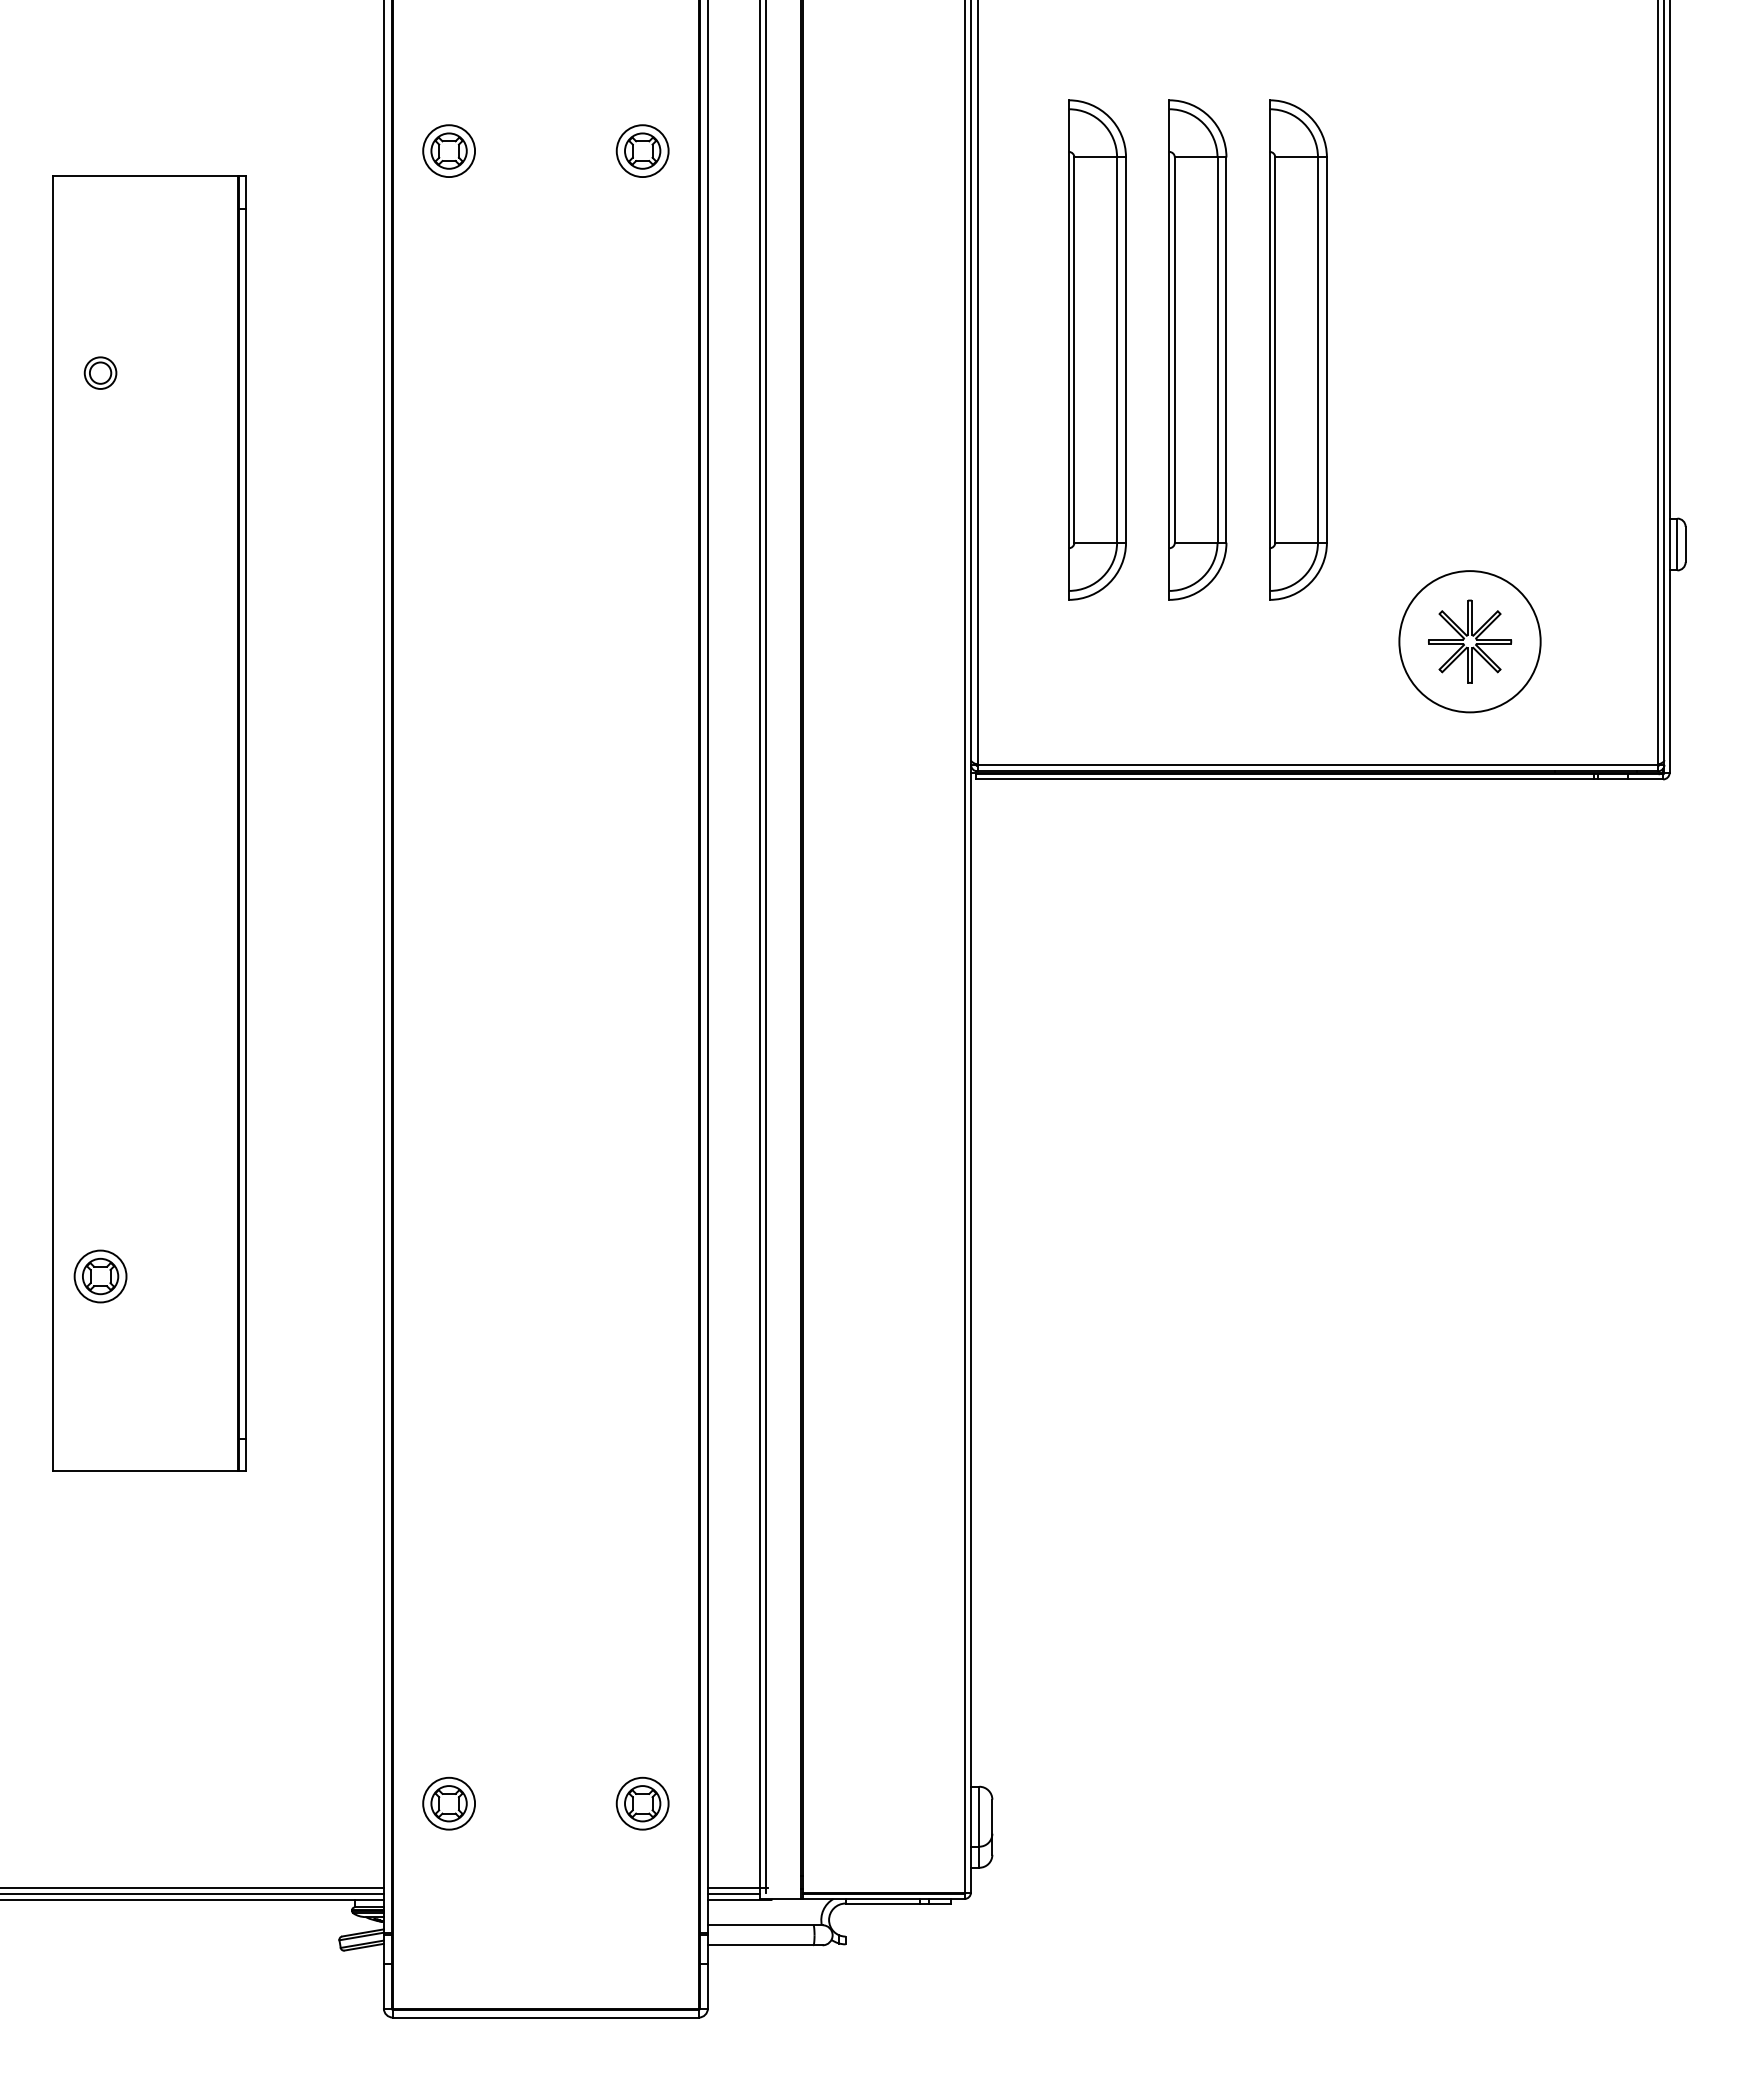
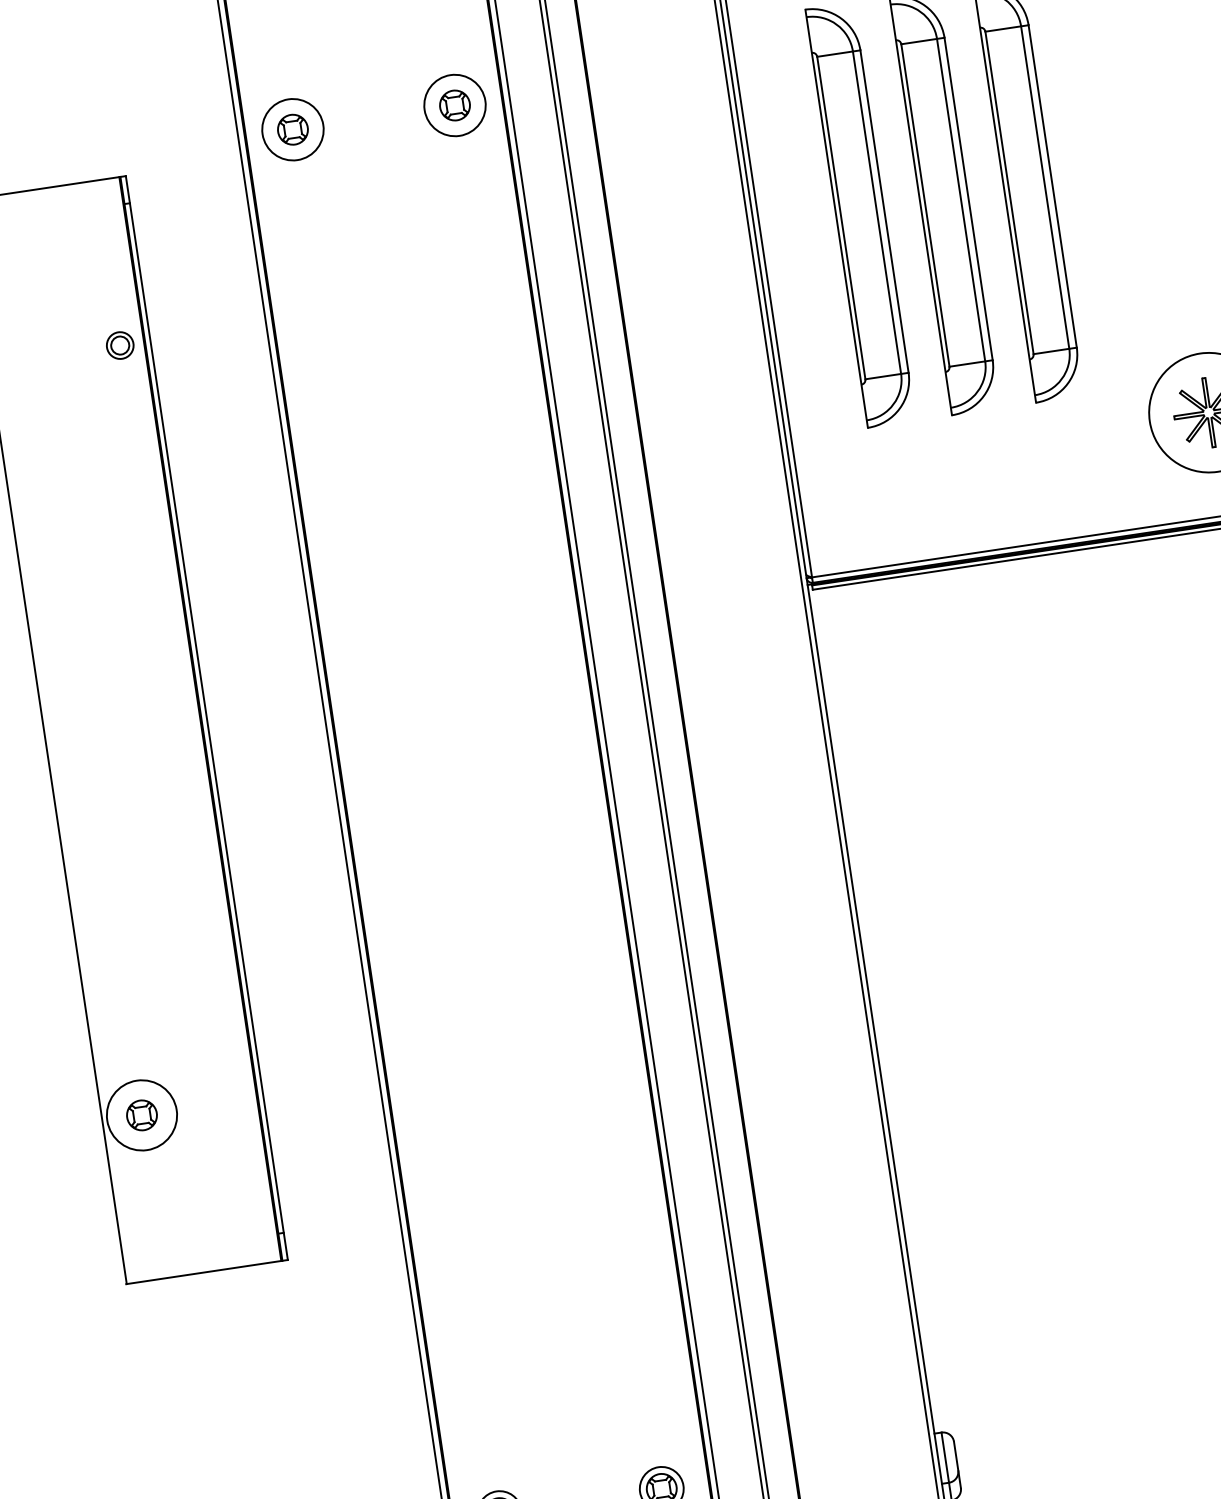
circle: (449, 151) -> (293, 129), size x1.4
circle: (642, 151) -> (454, 105), size x1.4
part: (100, 372) -> (120, 345), moved
circle: (100, 1276) -> (141, 1115), size x1.6

